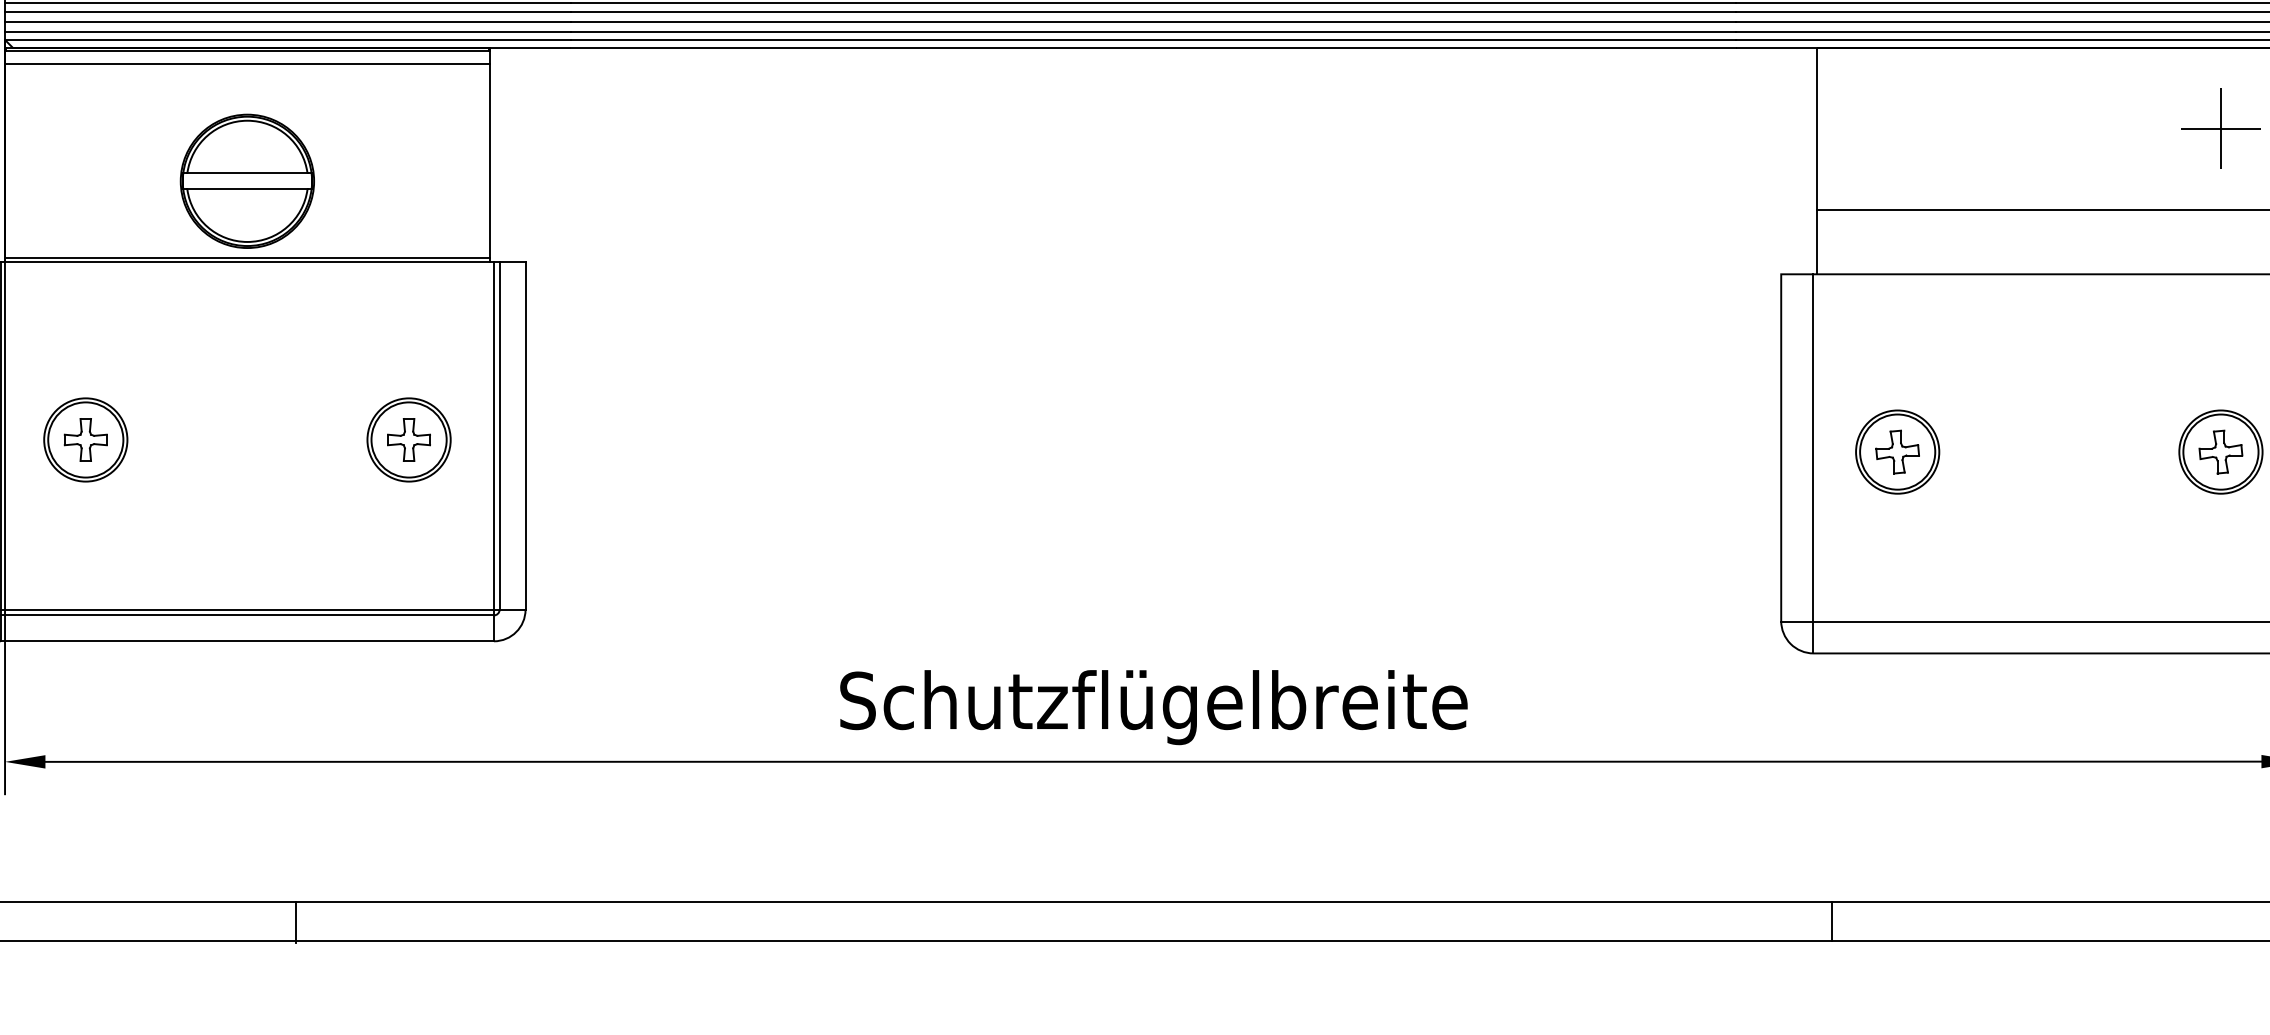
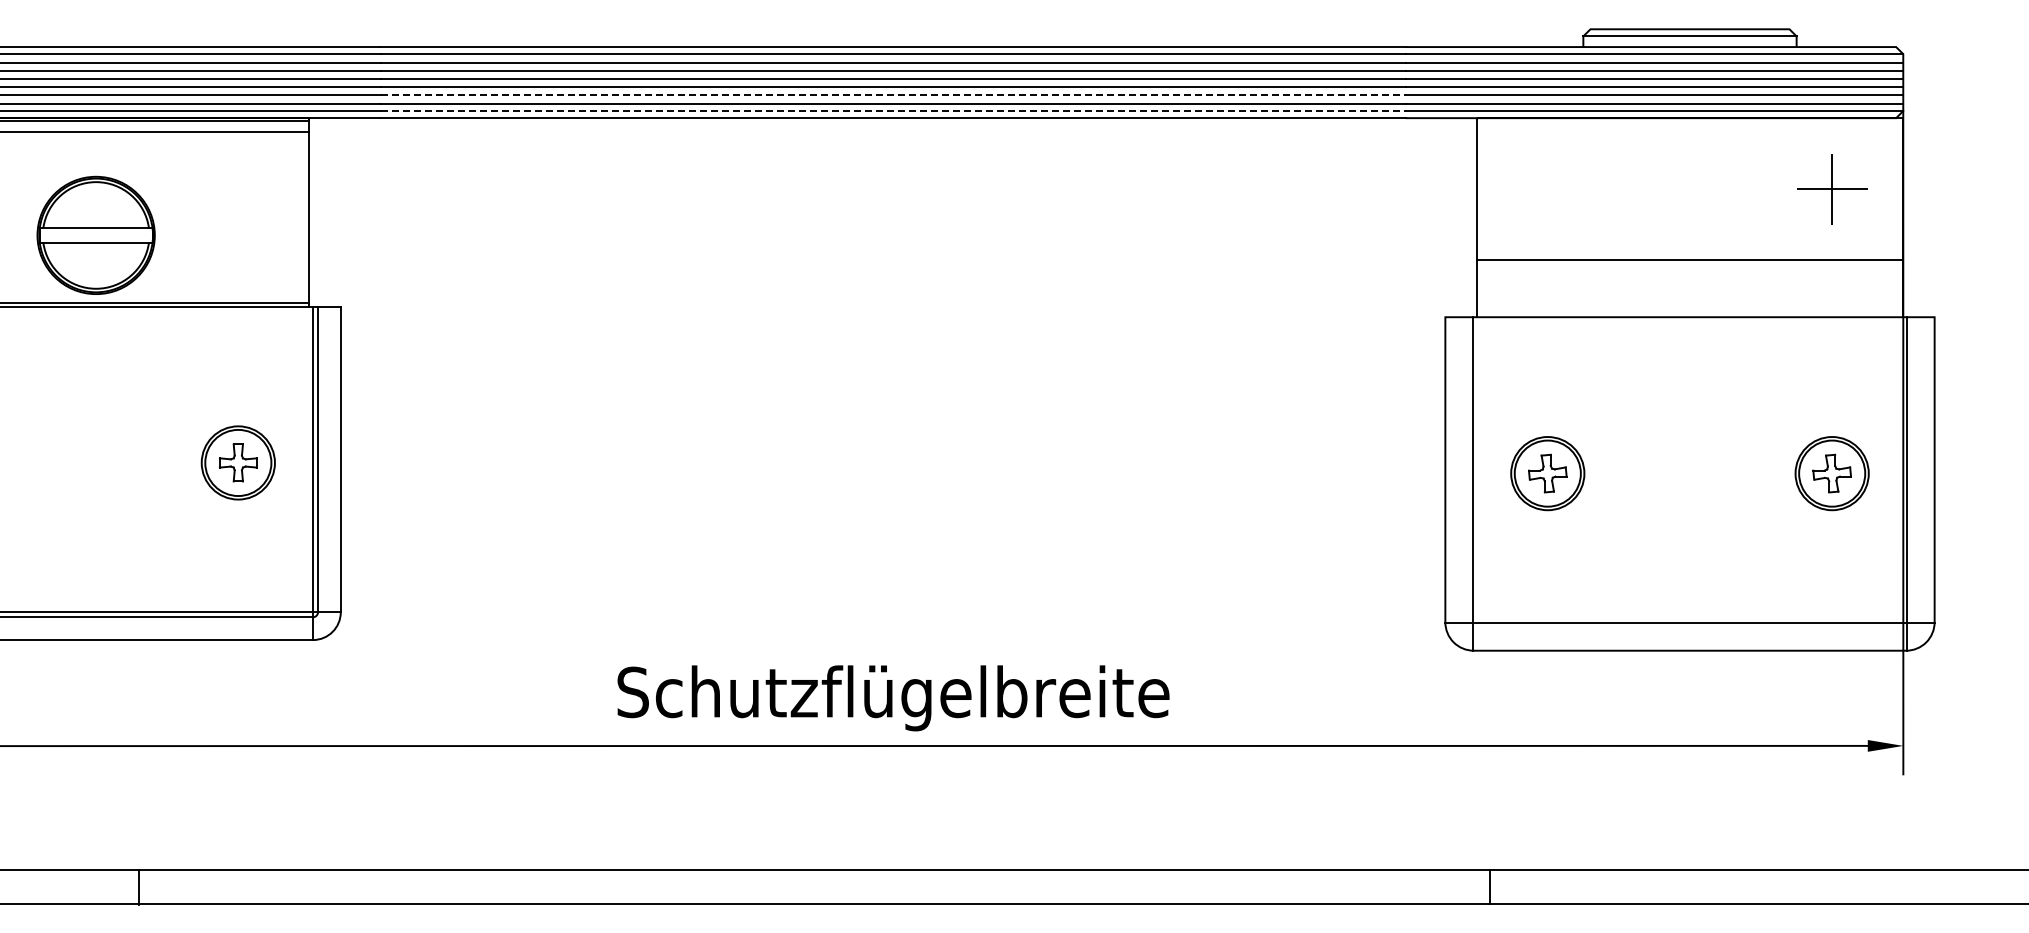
line: (1153, 21) -> (893, 94), solid -> dashed
line: (1153, 40) -> (893, 111), solid -> dashed

